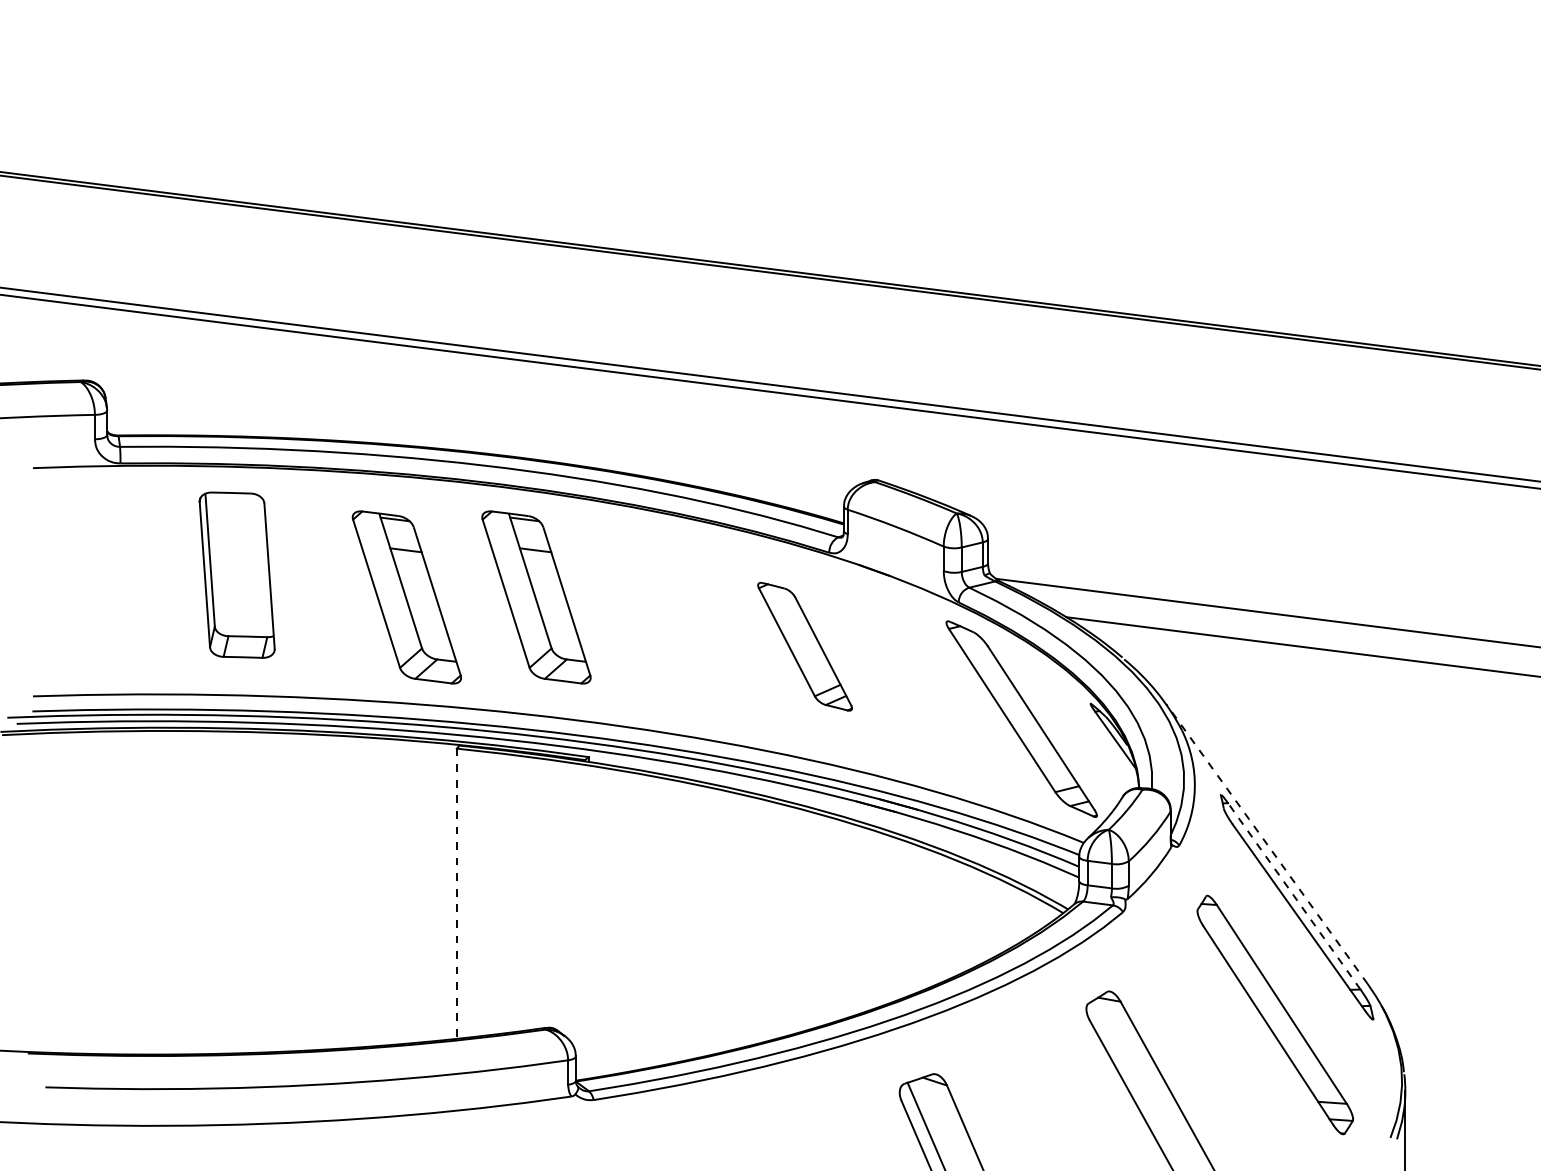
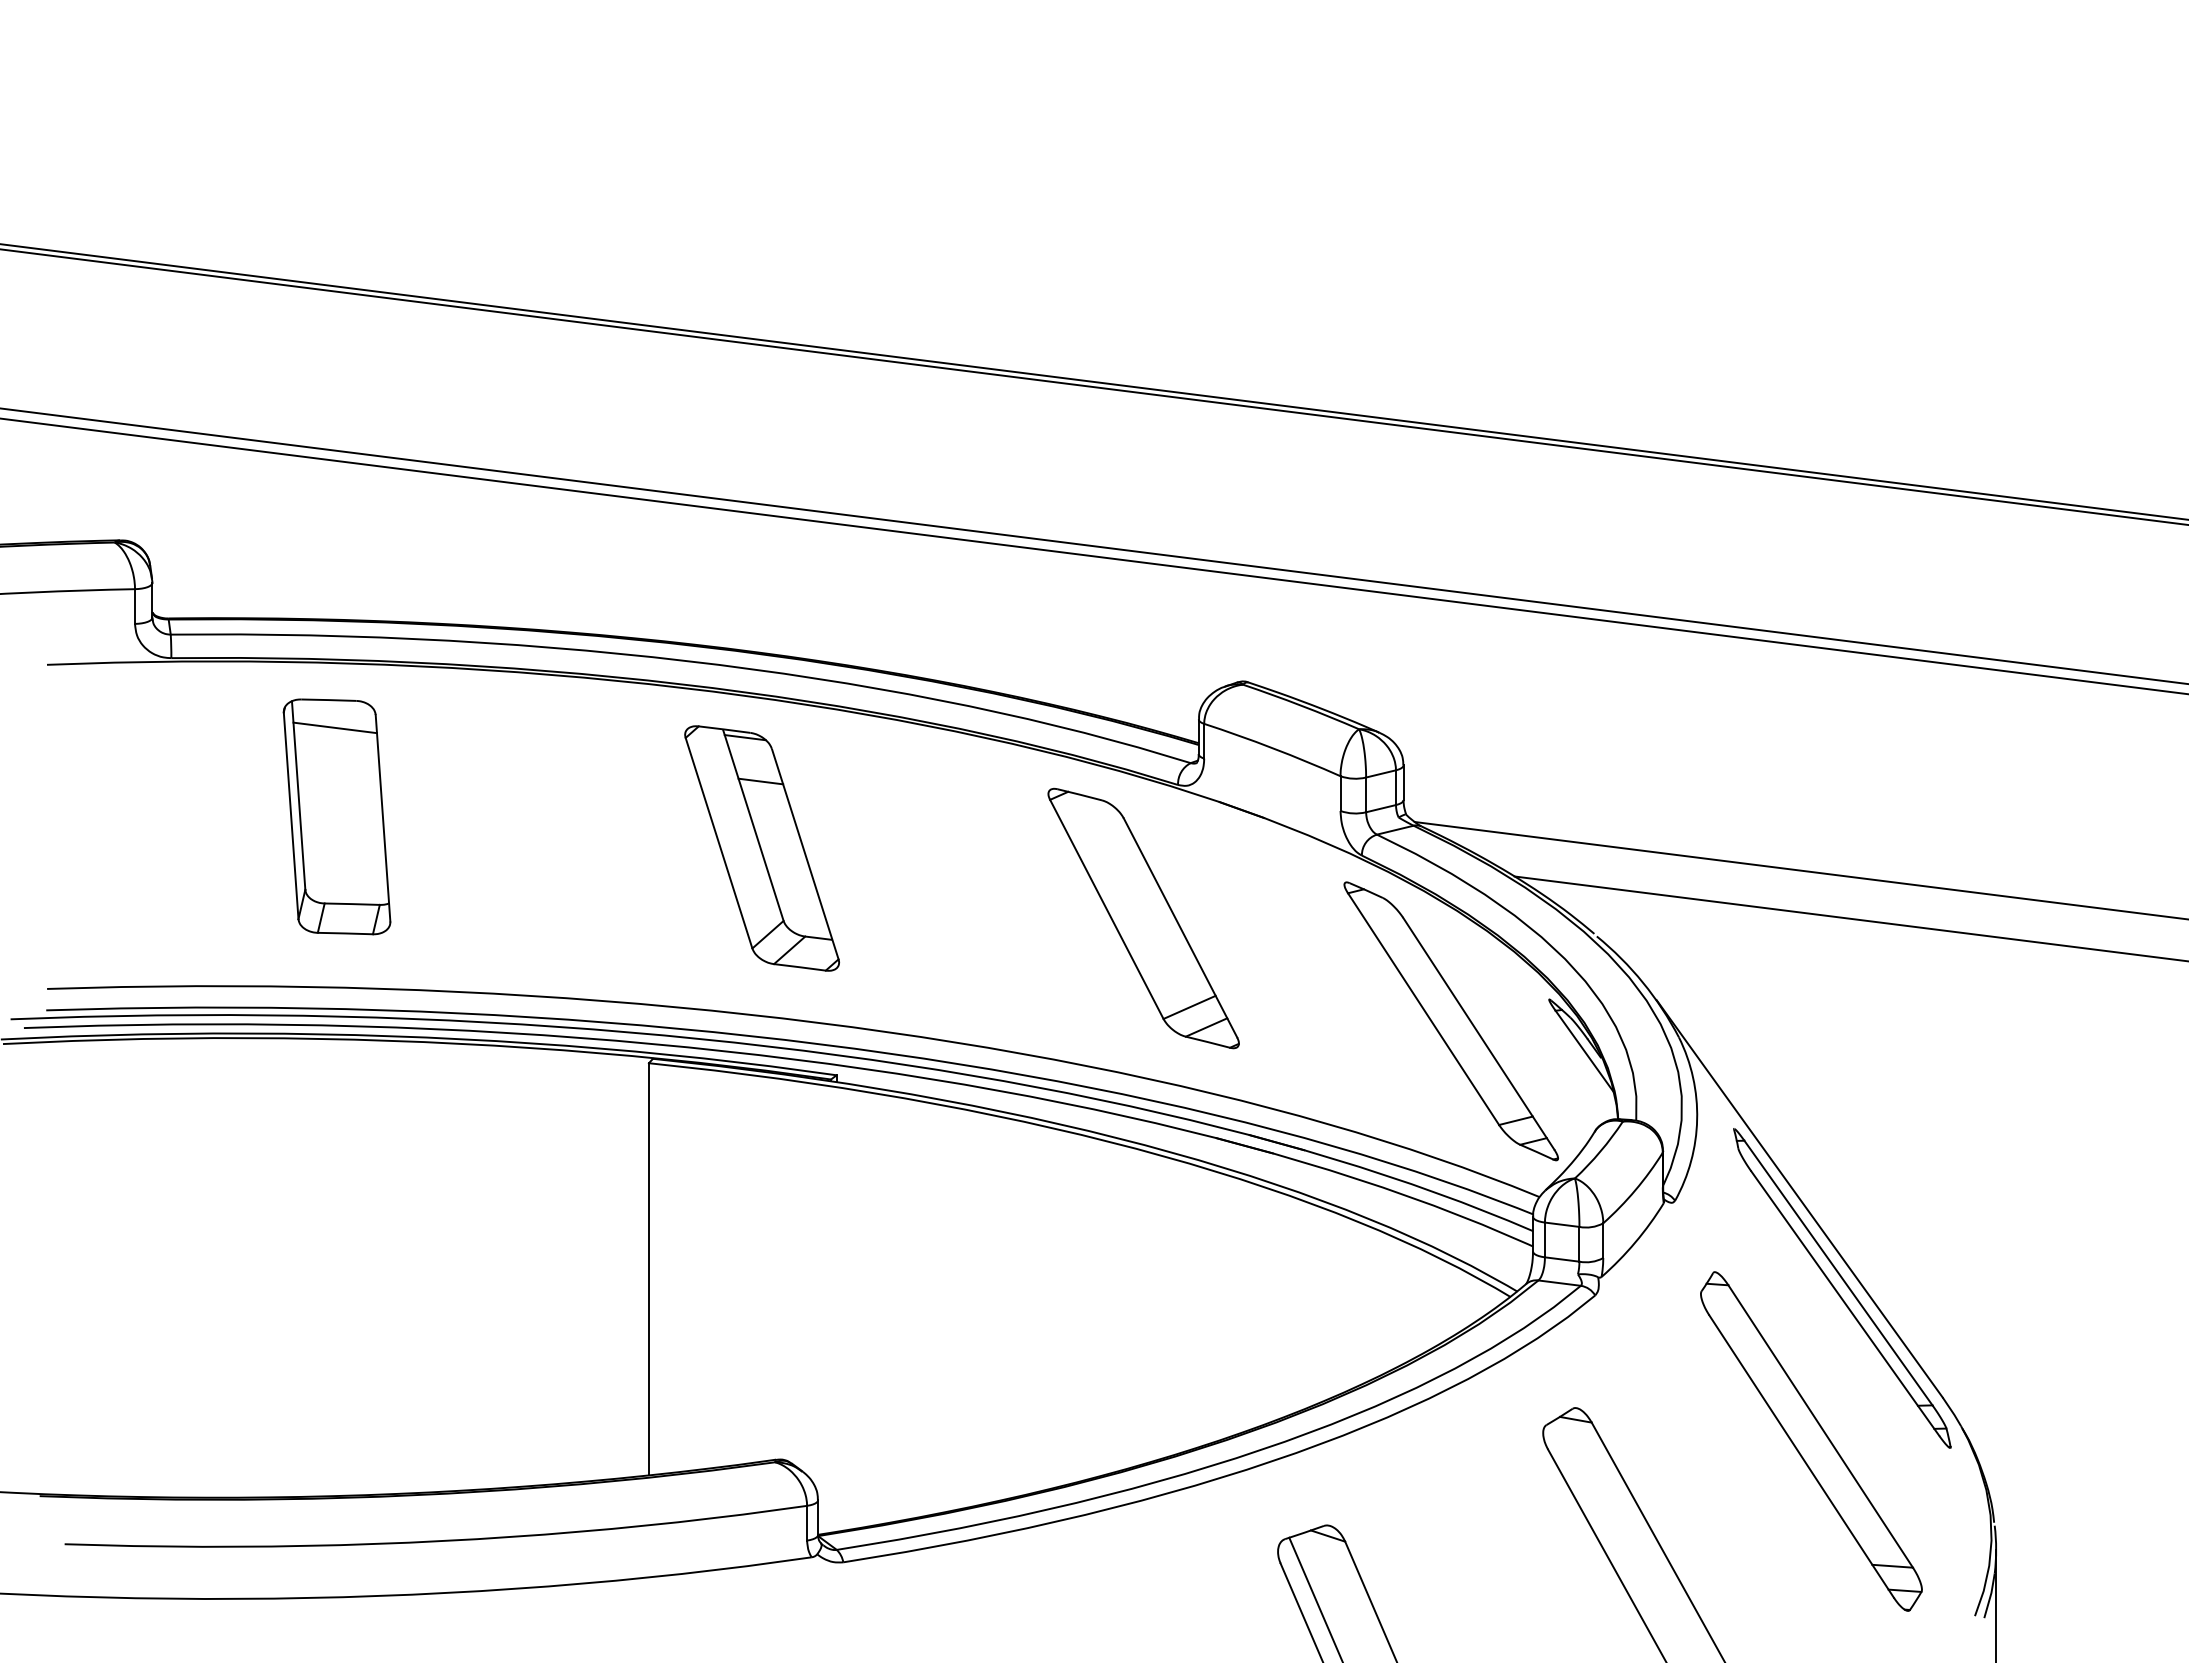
line: (236, 512) -> (335, 727), added
part: (406, 597) -> (577, 848), removed
part: (805, 646) -> (1143, 918), size x1.43
line: (1266, 843) -> (1799, 1198), dashed -> solid
line: (456, 893) -> (648, 1269), dashed -> solid
line: (1294, 896) -> (1838, 1272), dashed -> solid

